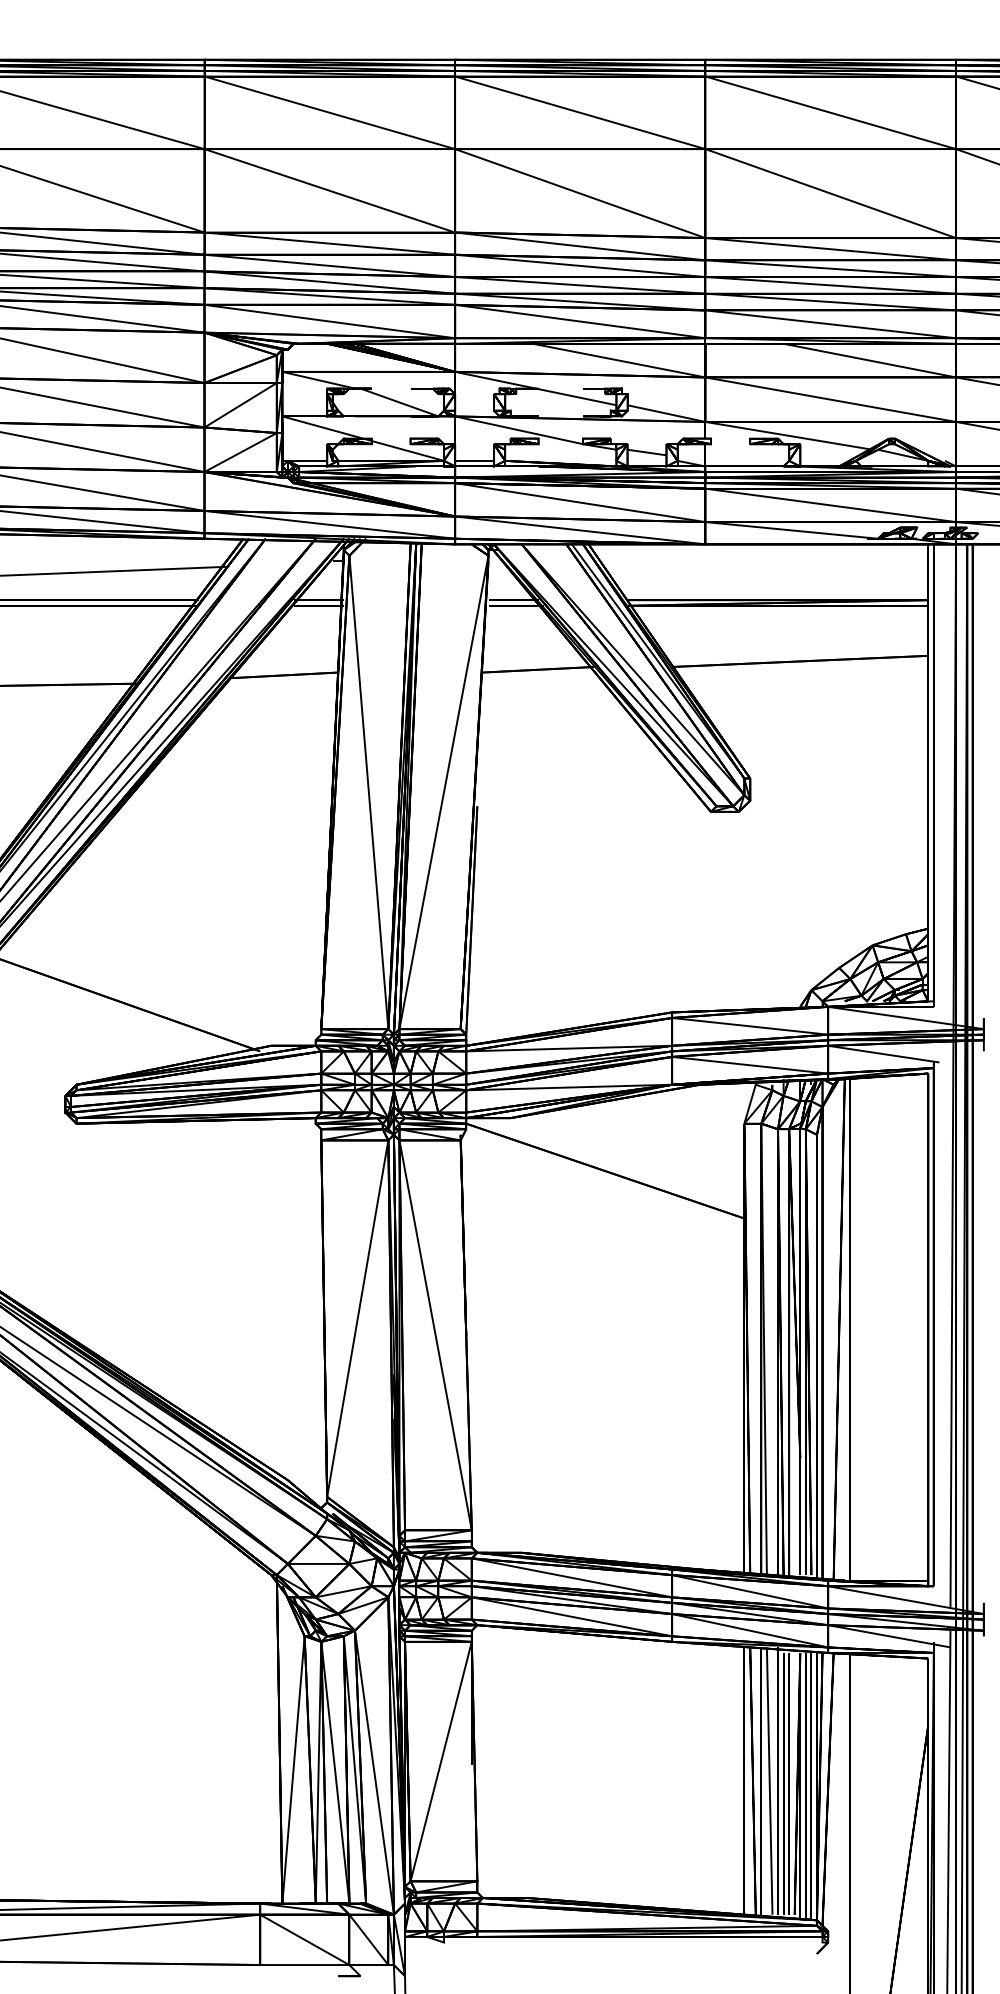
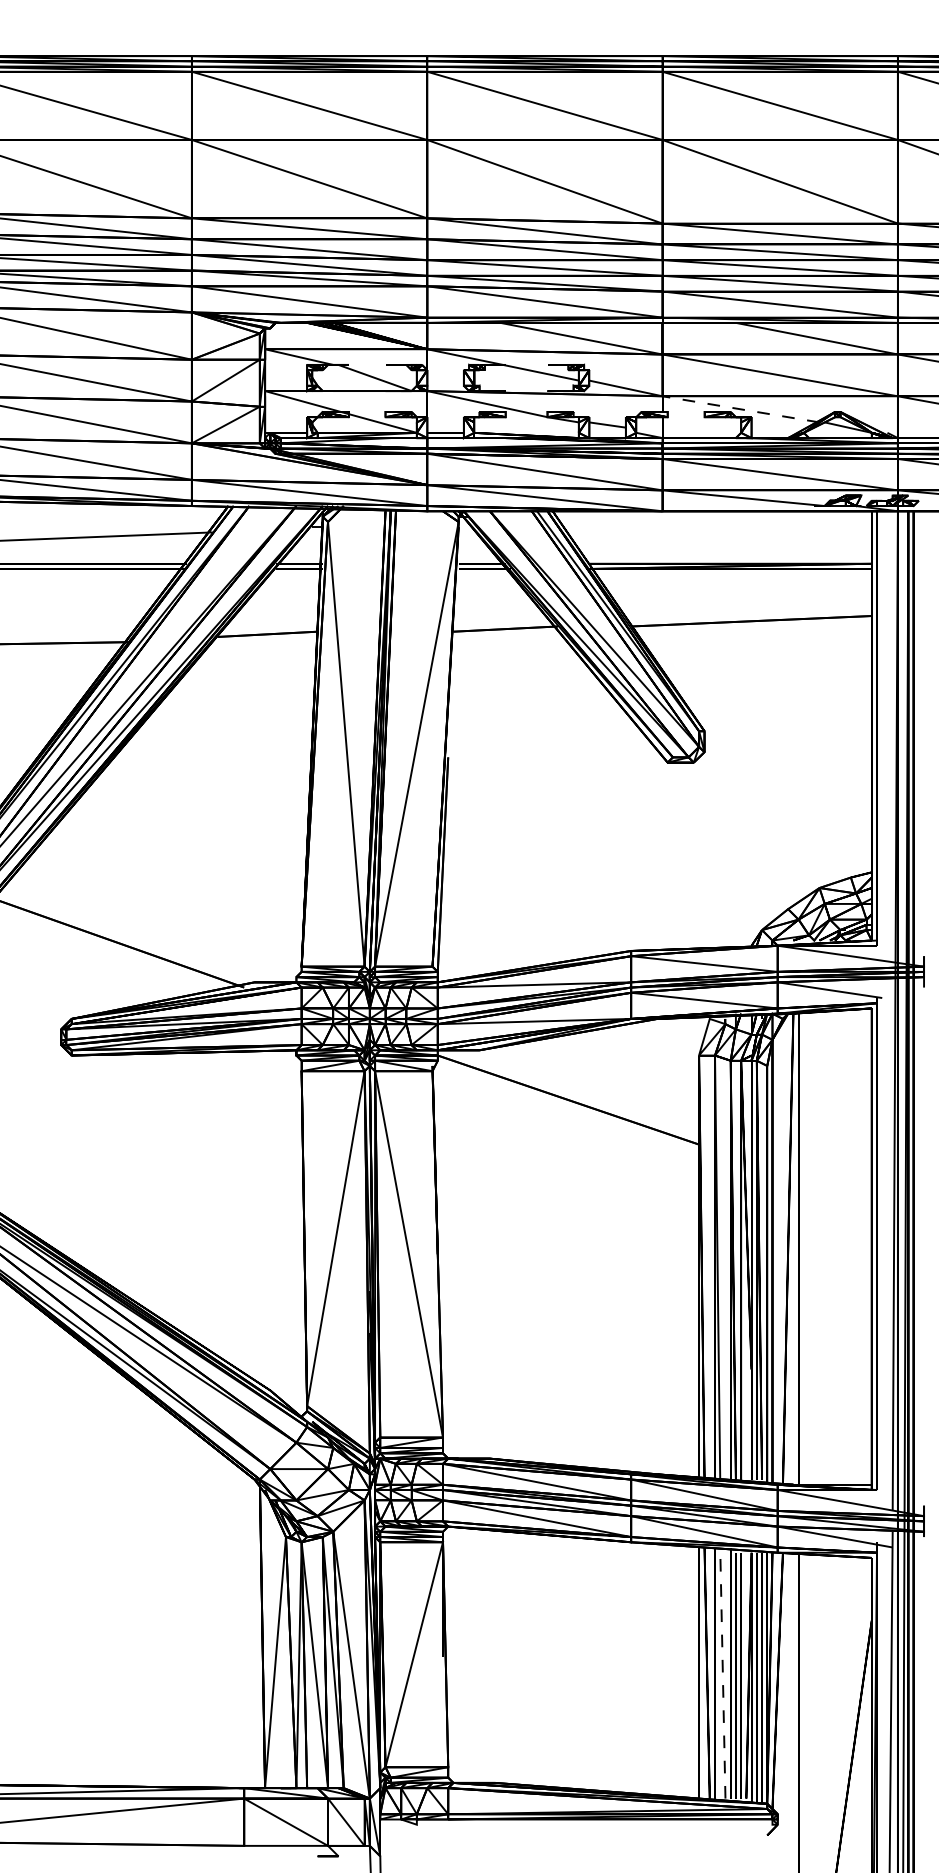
line: (789, 435) -> (741, 409), solid -> dashed
line: (769, 1781) -> (722, 1673), solid -> dashed

